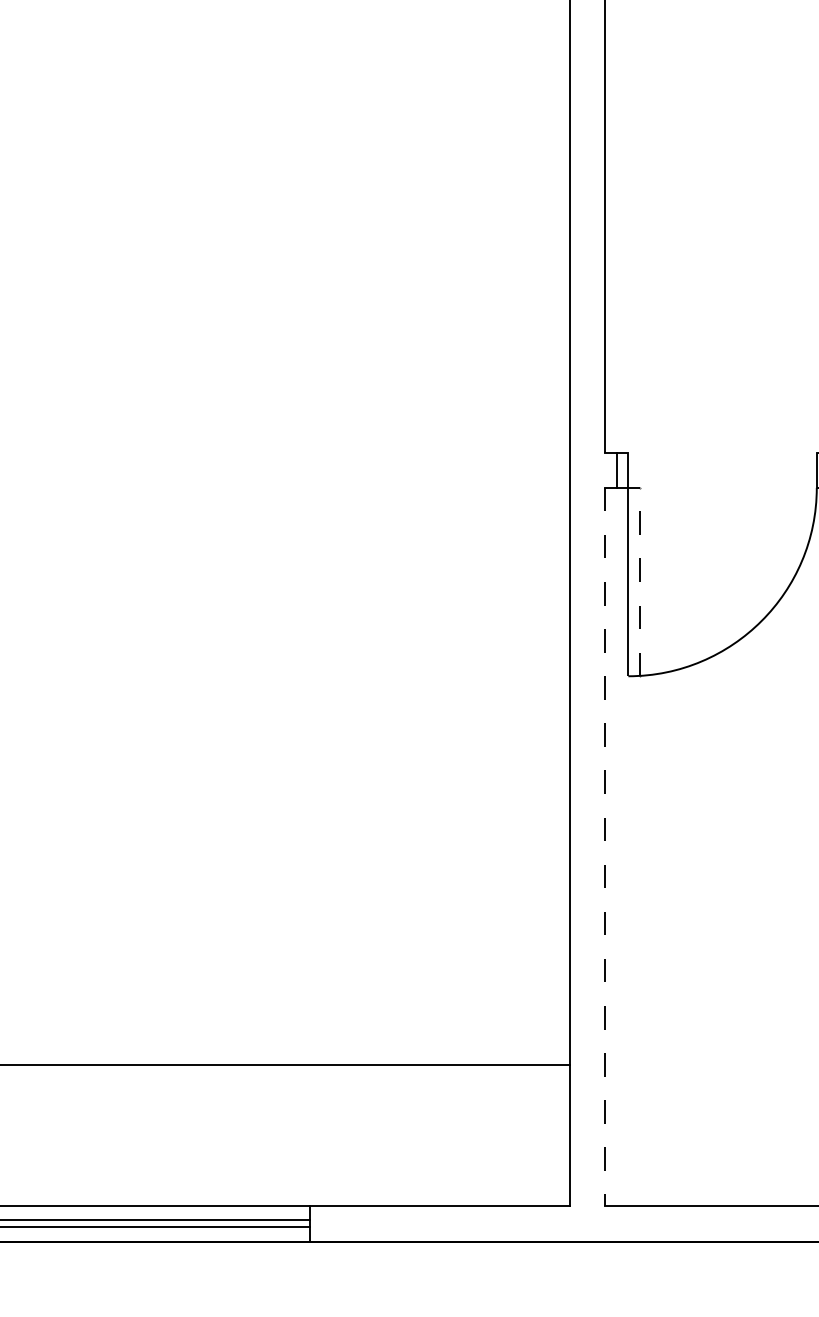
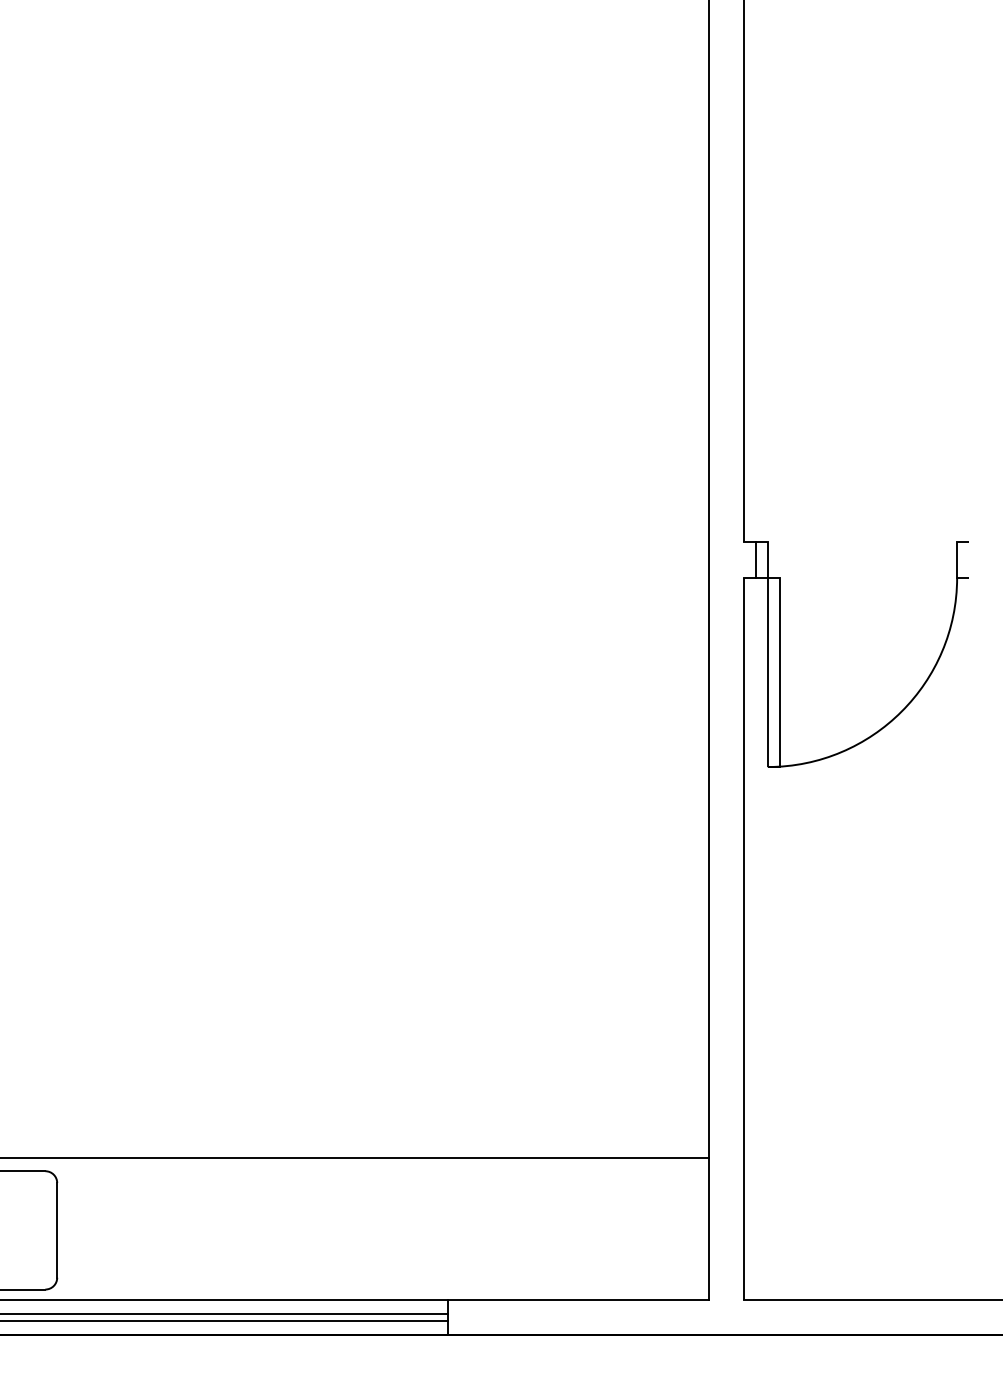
line: (640, 576) -> (779, 666), dashed -> solid
line: (605, 846) -> (744, 938), dashed -> solid

